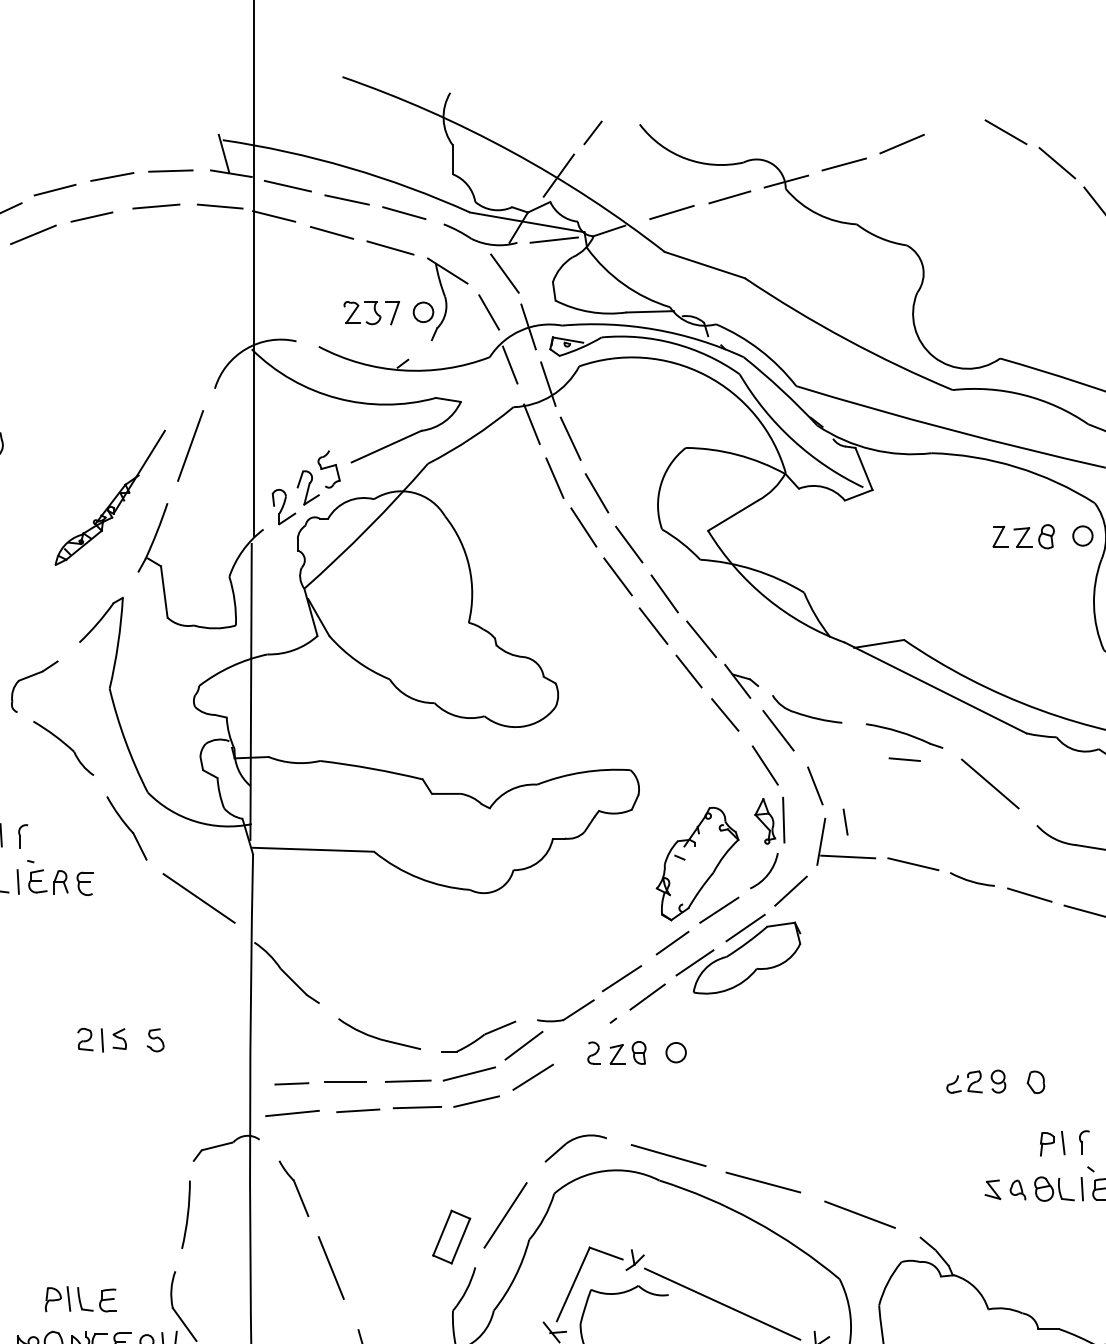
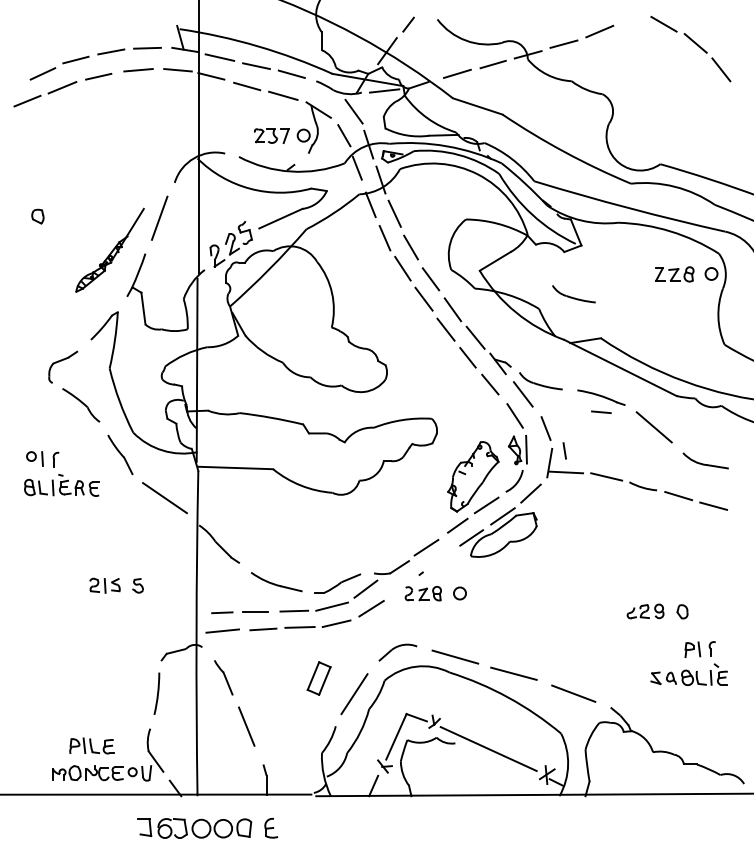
part: (859, 569) -> (573, 294), added
line: (646, 996) -> (441, 558), removed
part: (450, 1237) -> (318, 678), moved

